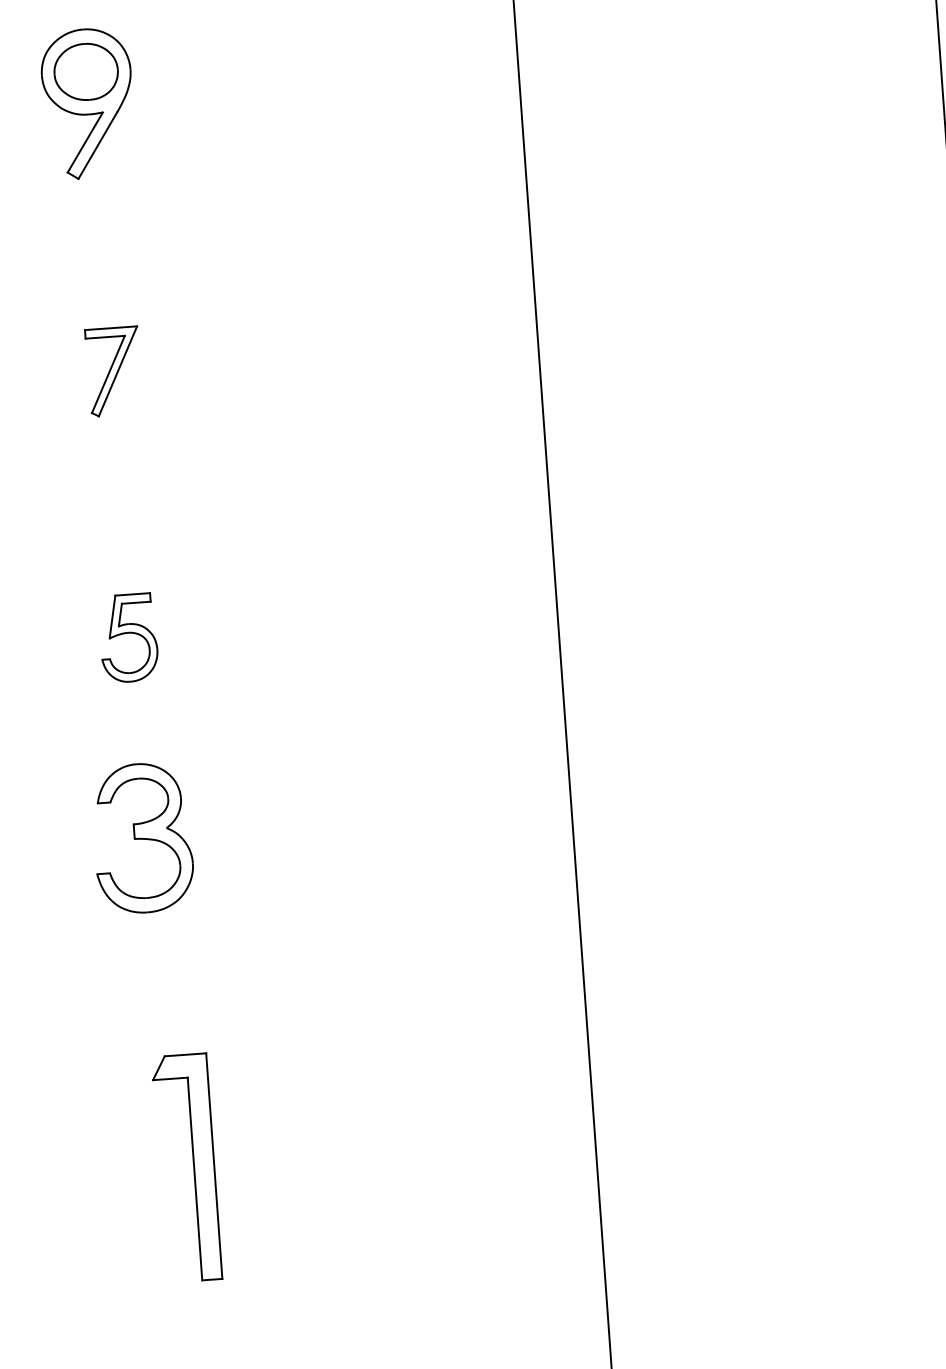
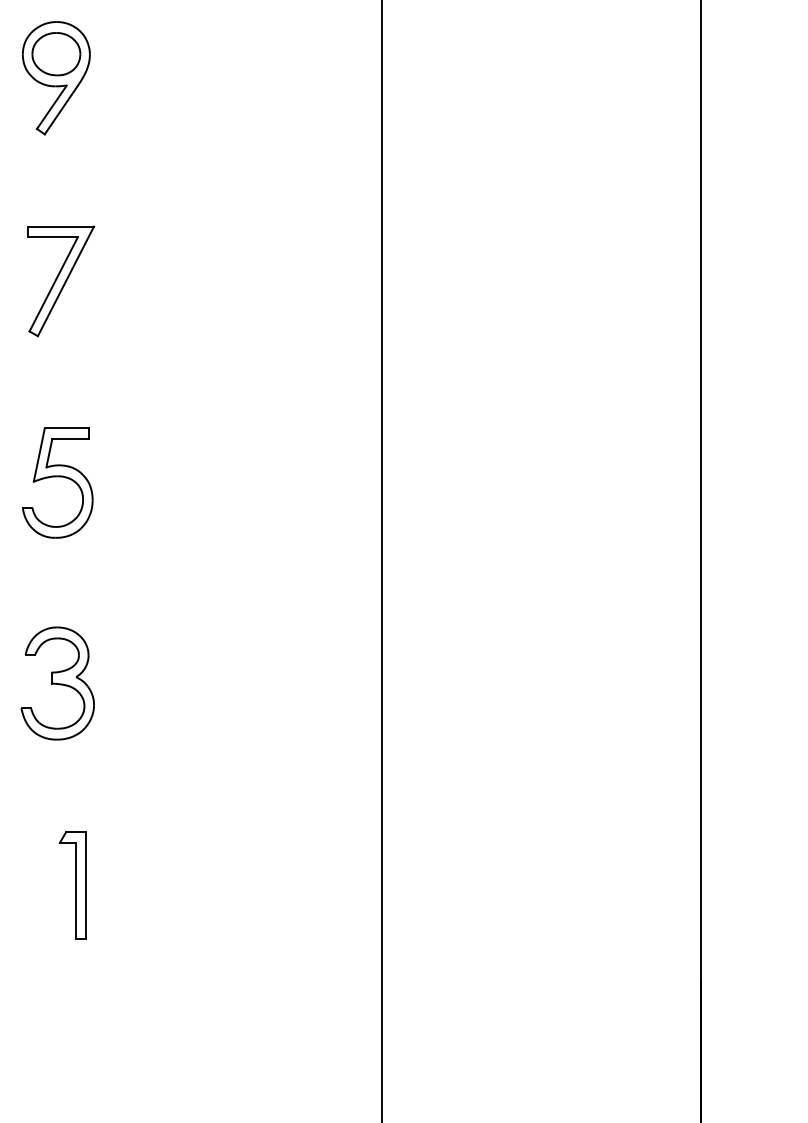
part: (114, 371) -> (61, 281), size x1.67
part: (128, 637) -> (57, 482), size x1.67
part: (142, 838) -> (57, 683), moved
part: (186, 1168) -> (72, 885), size x0.62

